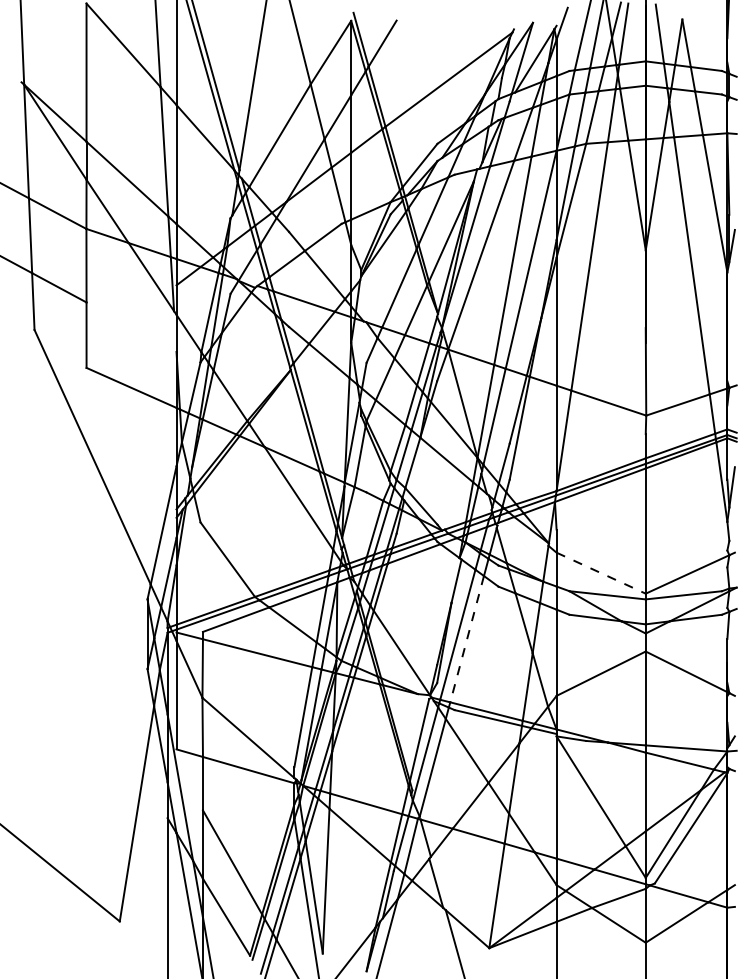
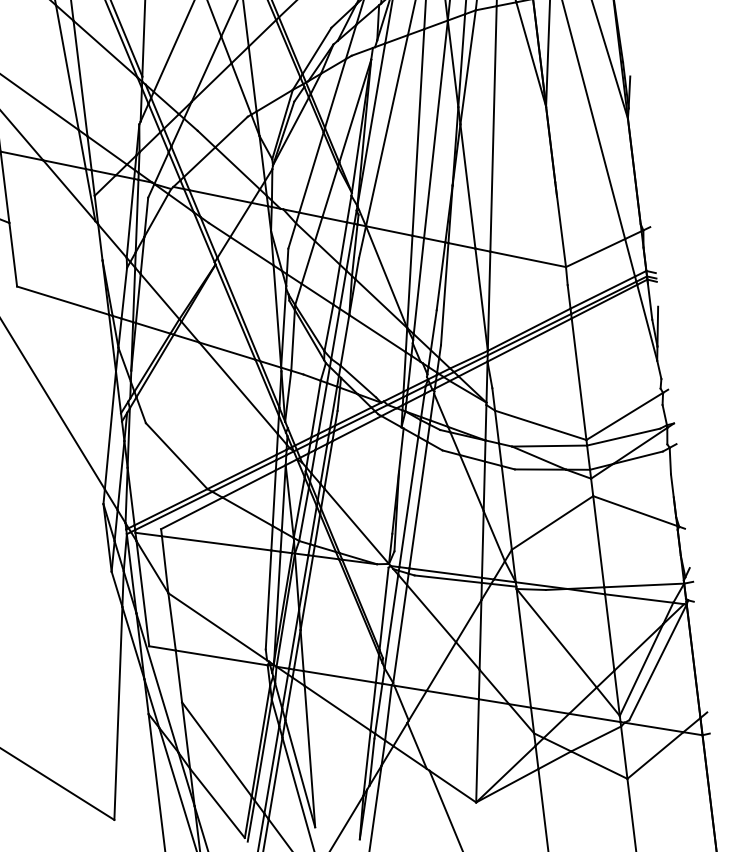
line: (601, 573) -> (541, 425), dashed -> solid
line: (467, 639) -> (418, 505), dashed -> solid

